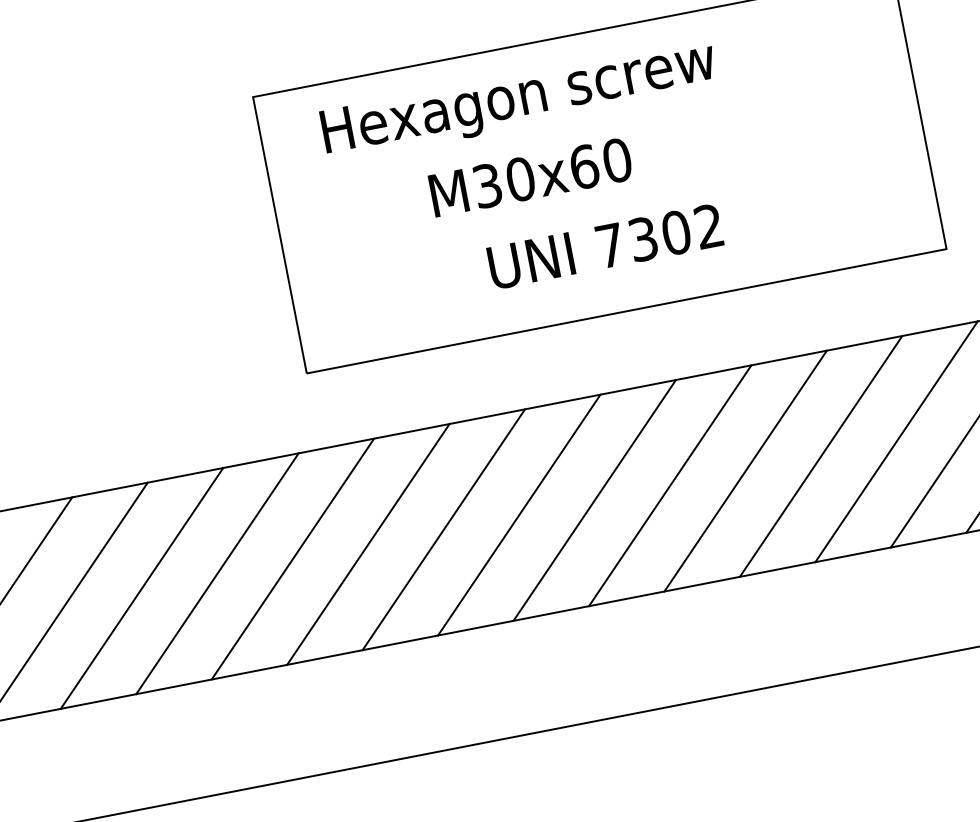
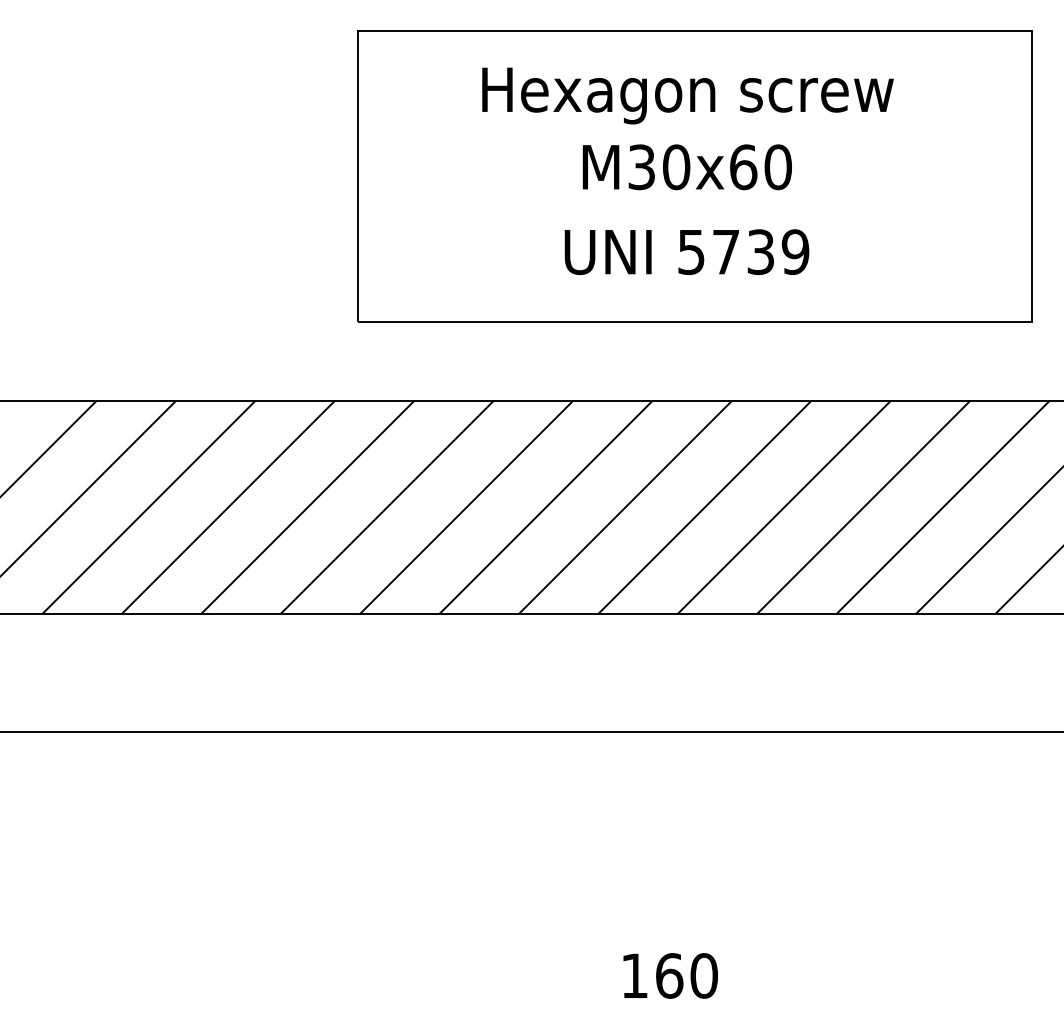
text: (518, 100) -> (687, 95), moved
text: (530, 177) -> (686, 167), moved
text: (659, 236) -> (743, 252), 7302 -> 5739

